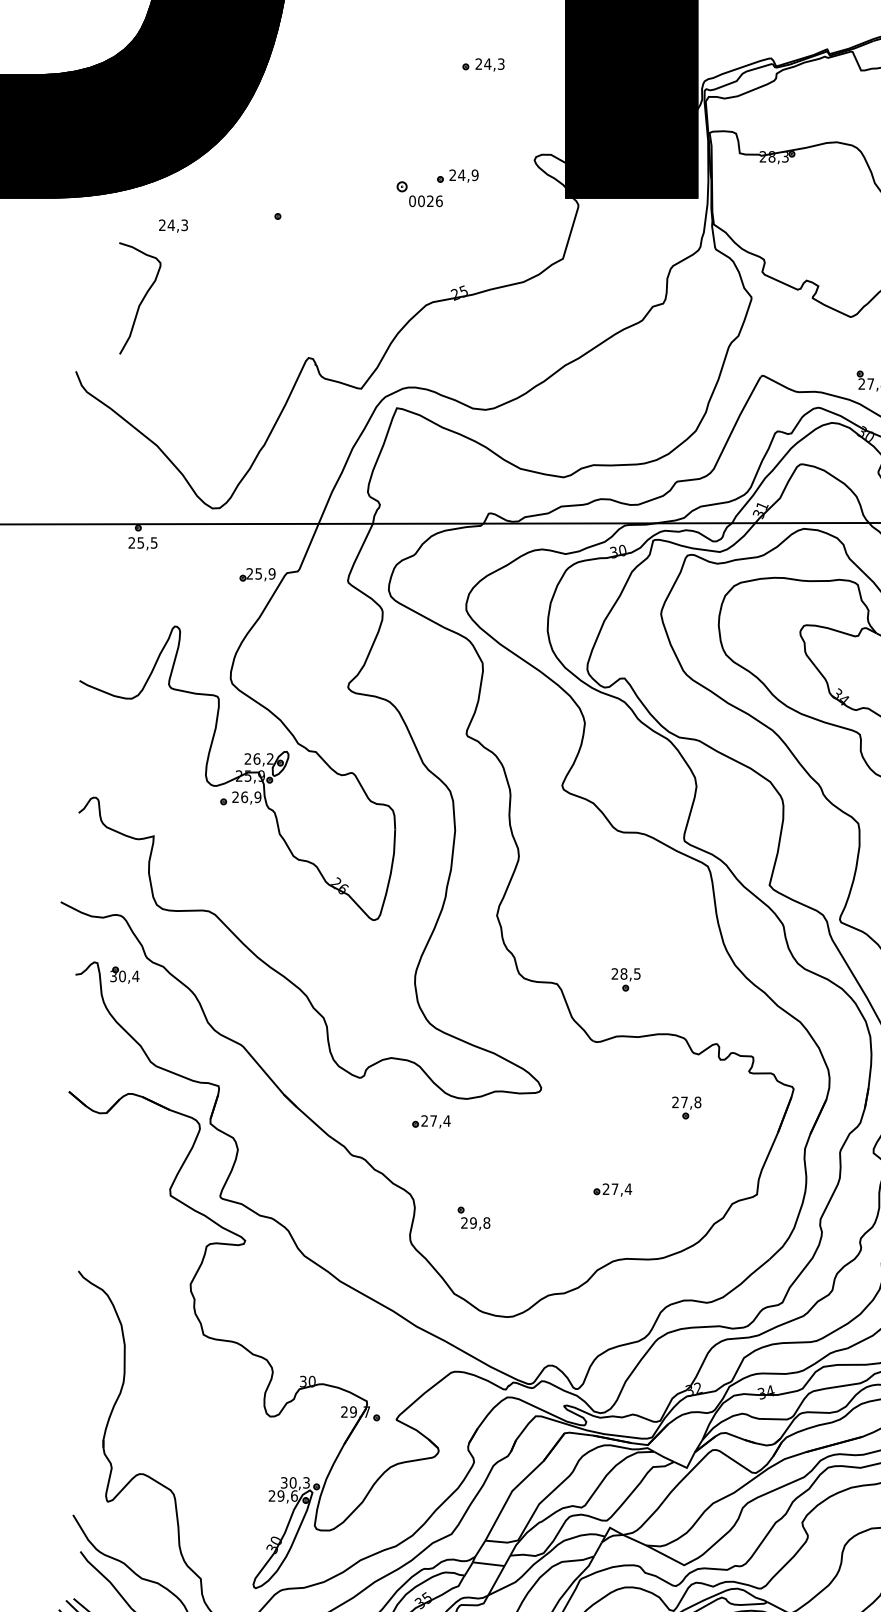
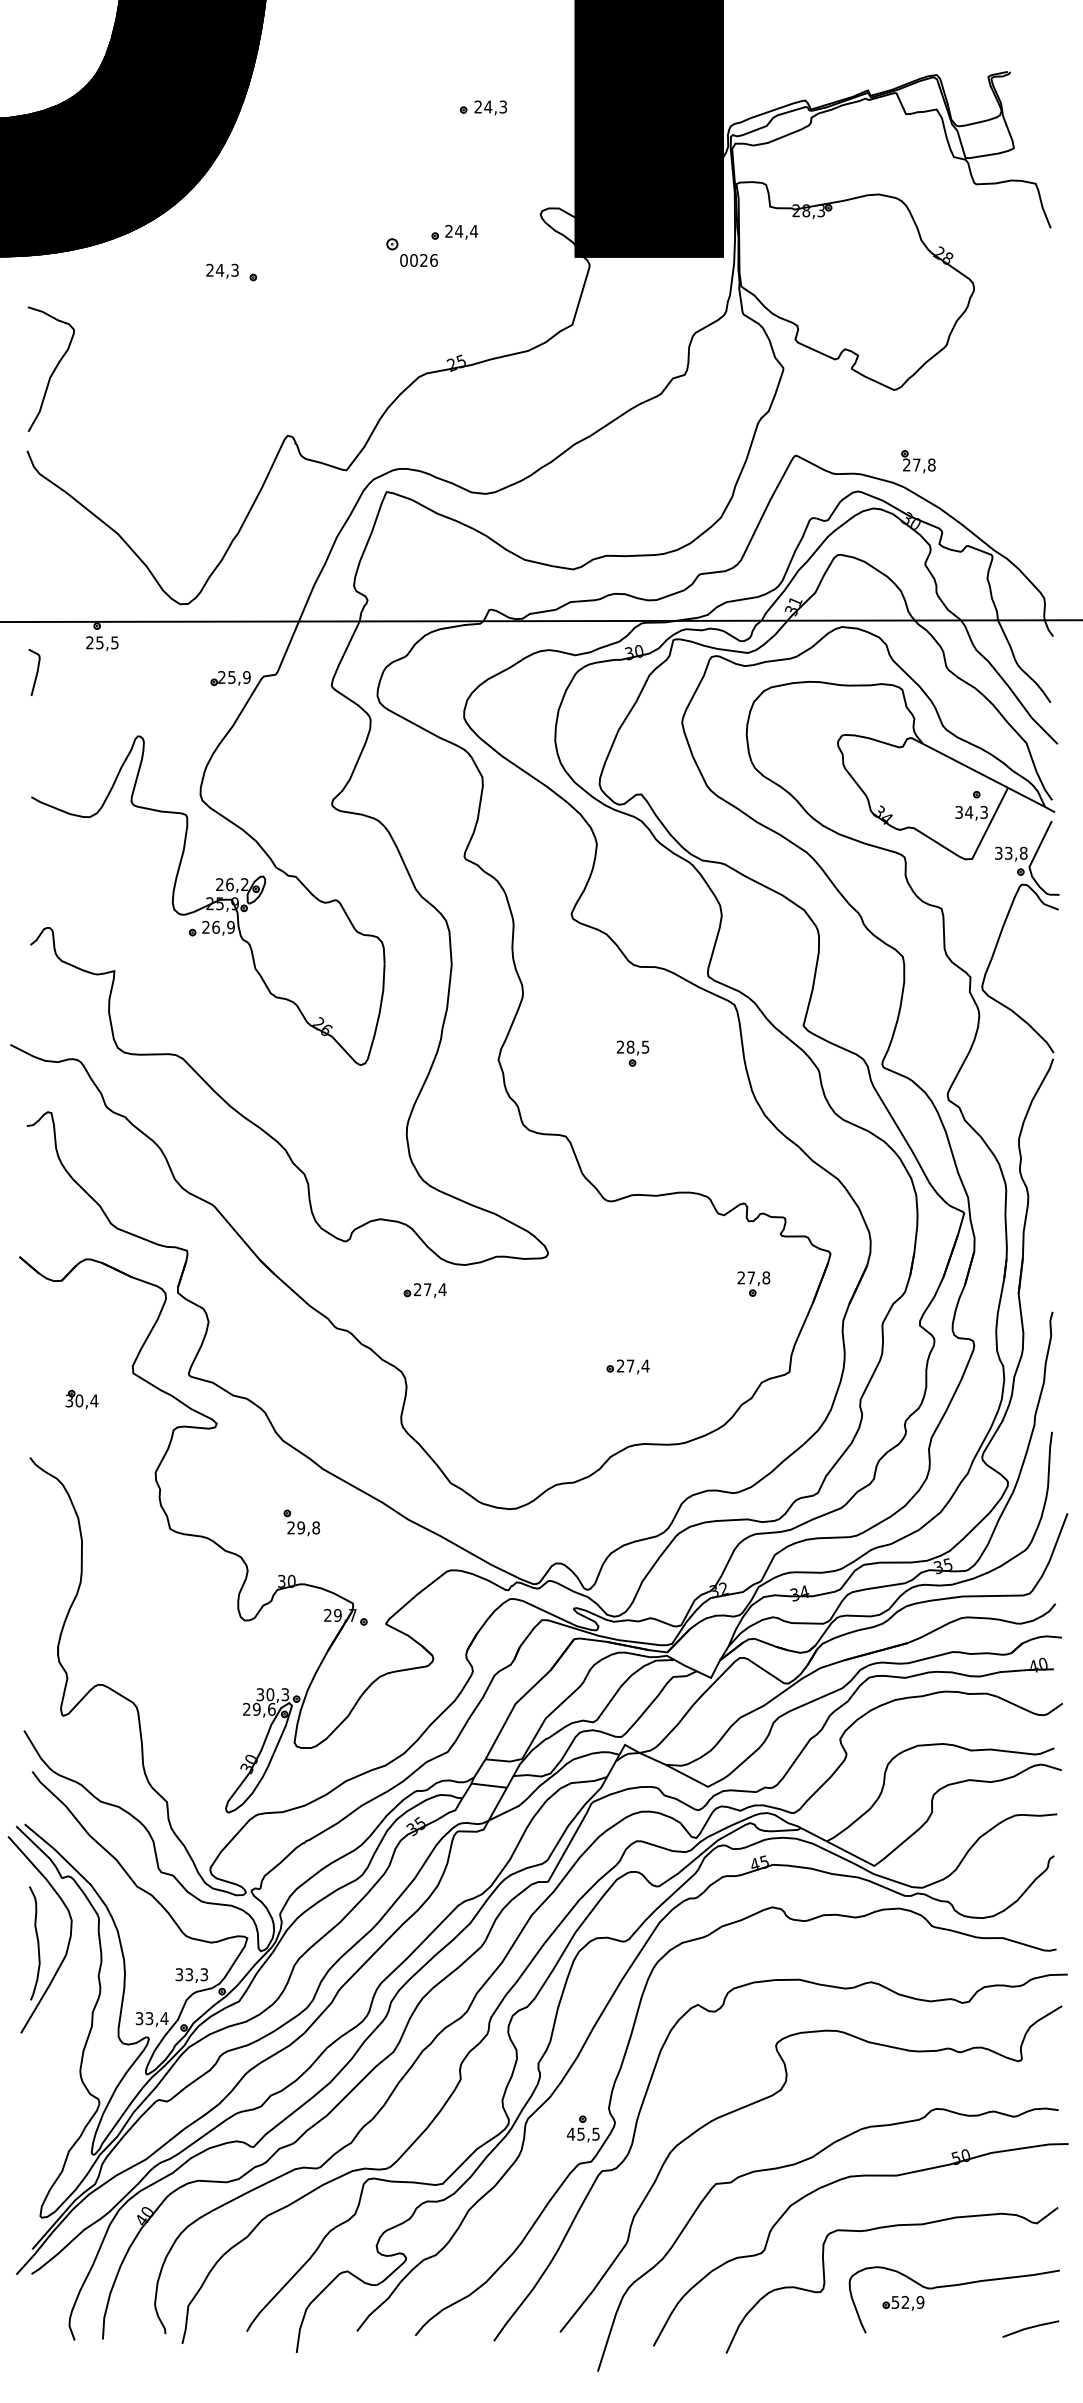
text: (475, 174) -> (474, 230), 24,9 -> 24,4
text: (173, 225) -> (222, 270), moved
curve: (142, 298) -> (53, 369), moved
curve: (84, 568) -> (36, 671), added
part: (124, 975) -> (81, 1399), moved
part: (625, 979) -> (632, 1053), moved
part: (686, 1107) -> (753, 1283), moved
part: (473, 1218) -> (301, 1522), moved

